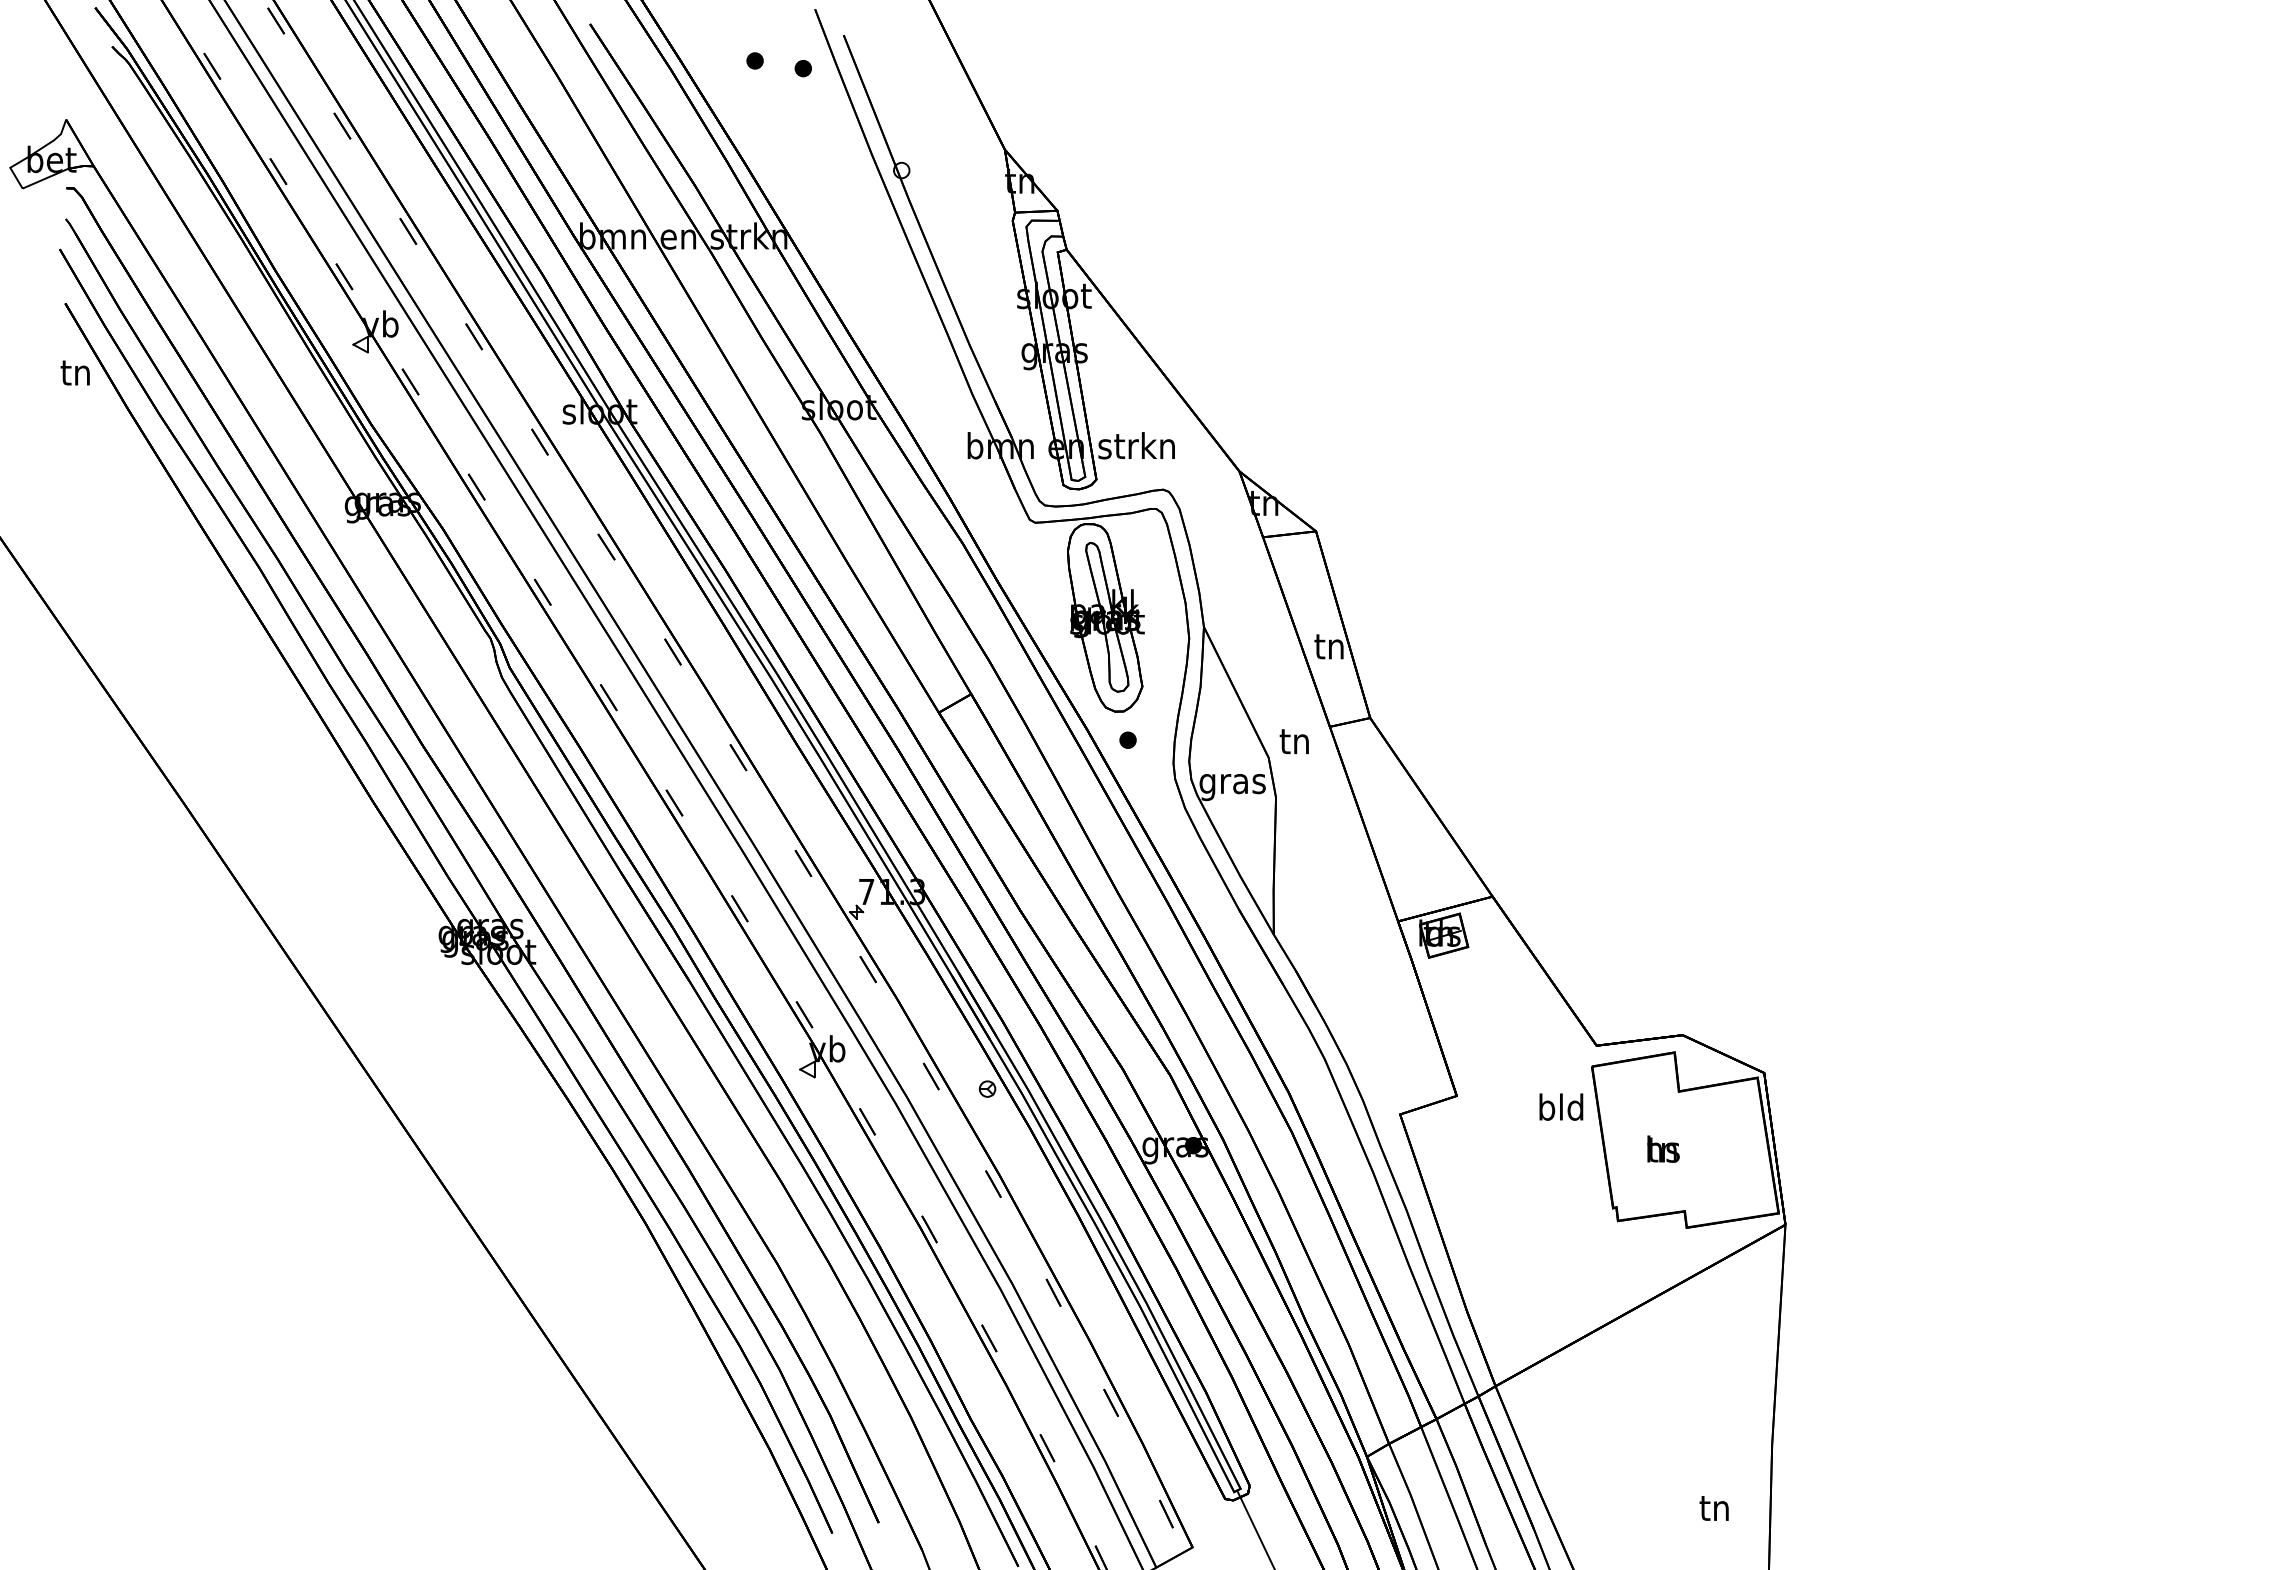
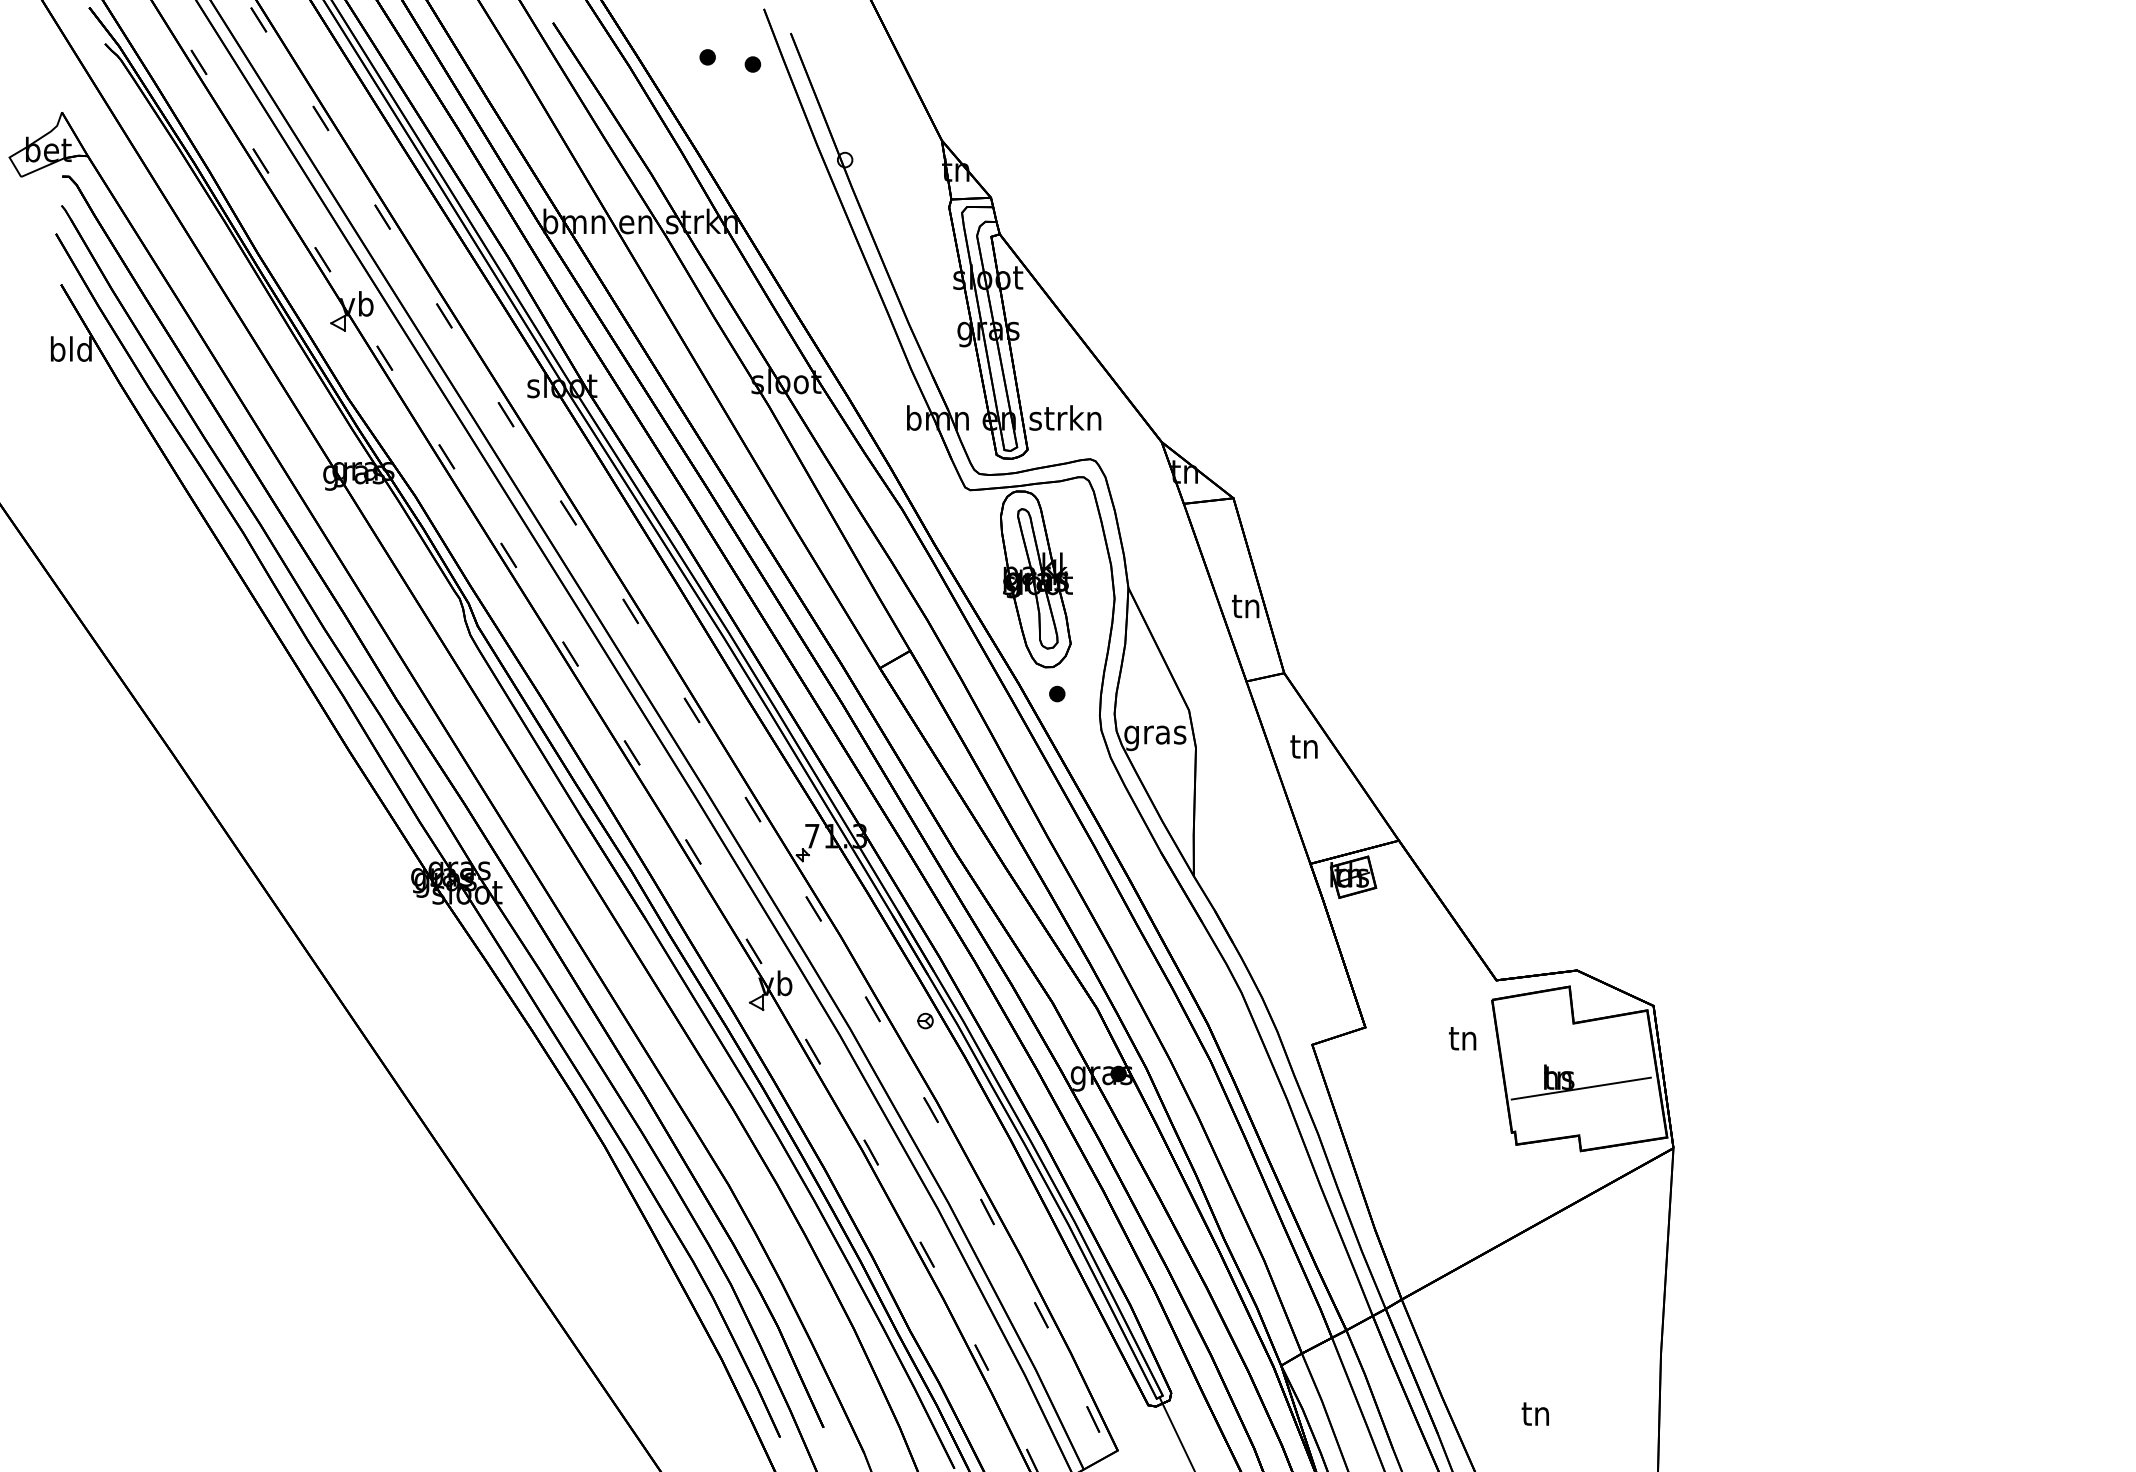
text: (75, 371) -> (70, 348), tn -> bld
text: (1293, 741) -> (1303, 746), moved
text: (1561, 1106) -> (1463, 1037), bld -> tn
line: (1686, 1160) -> (1580, 1087), added
text: (1713, 1508) -> (1534, 1414), moved

